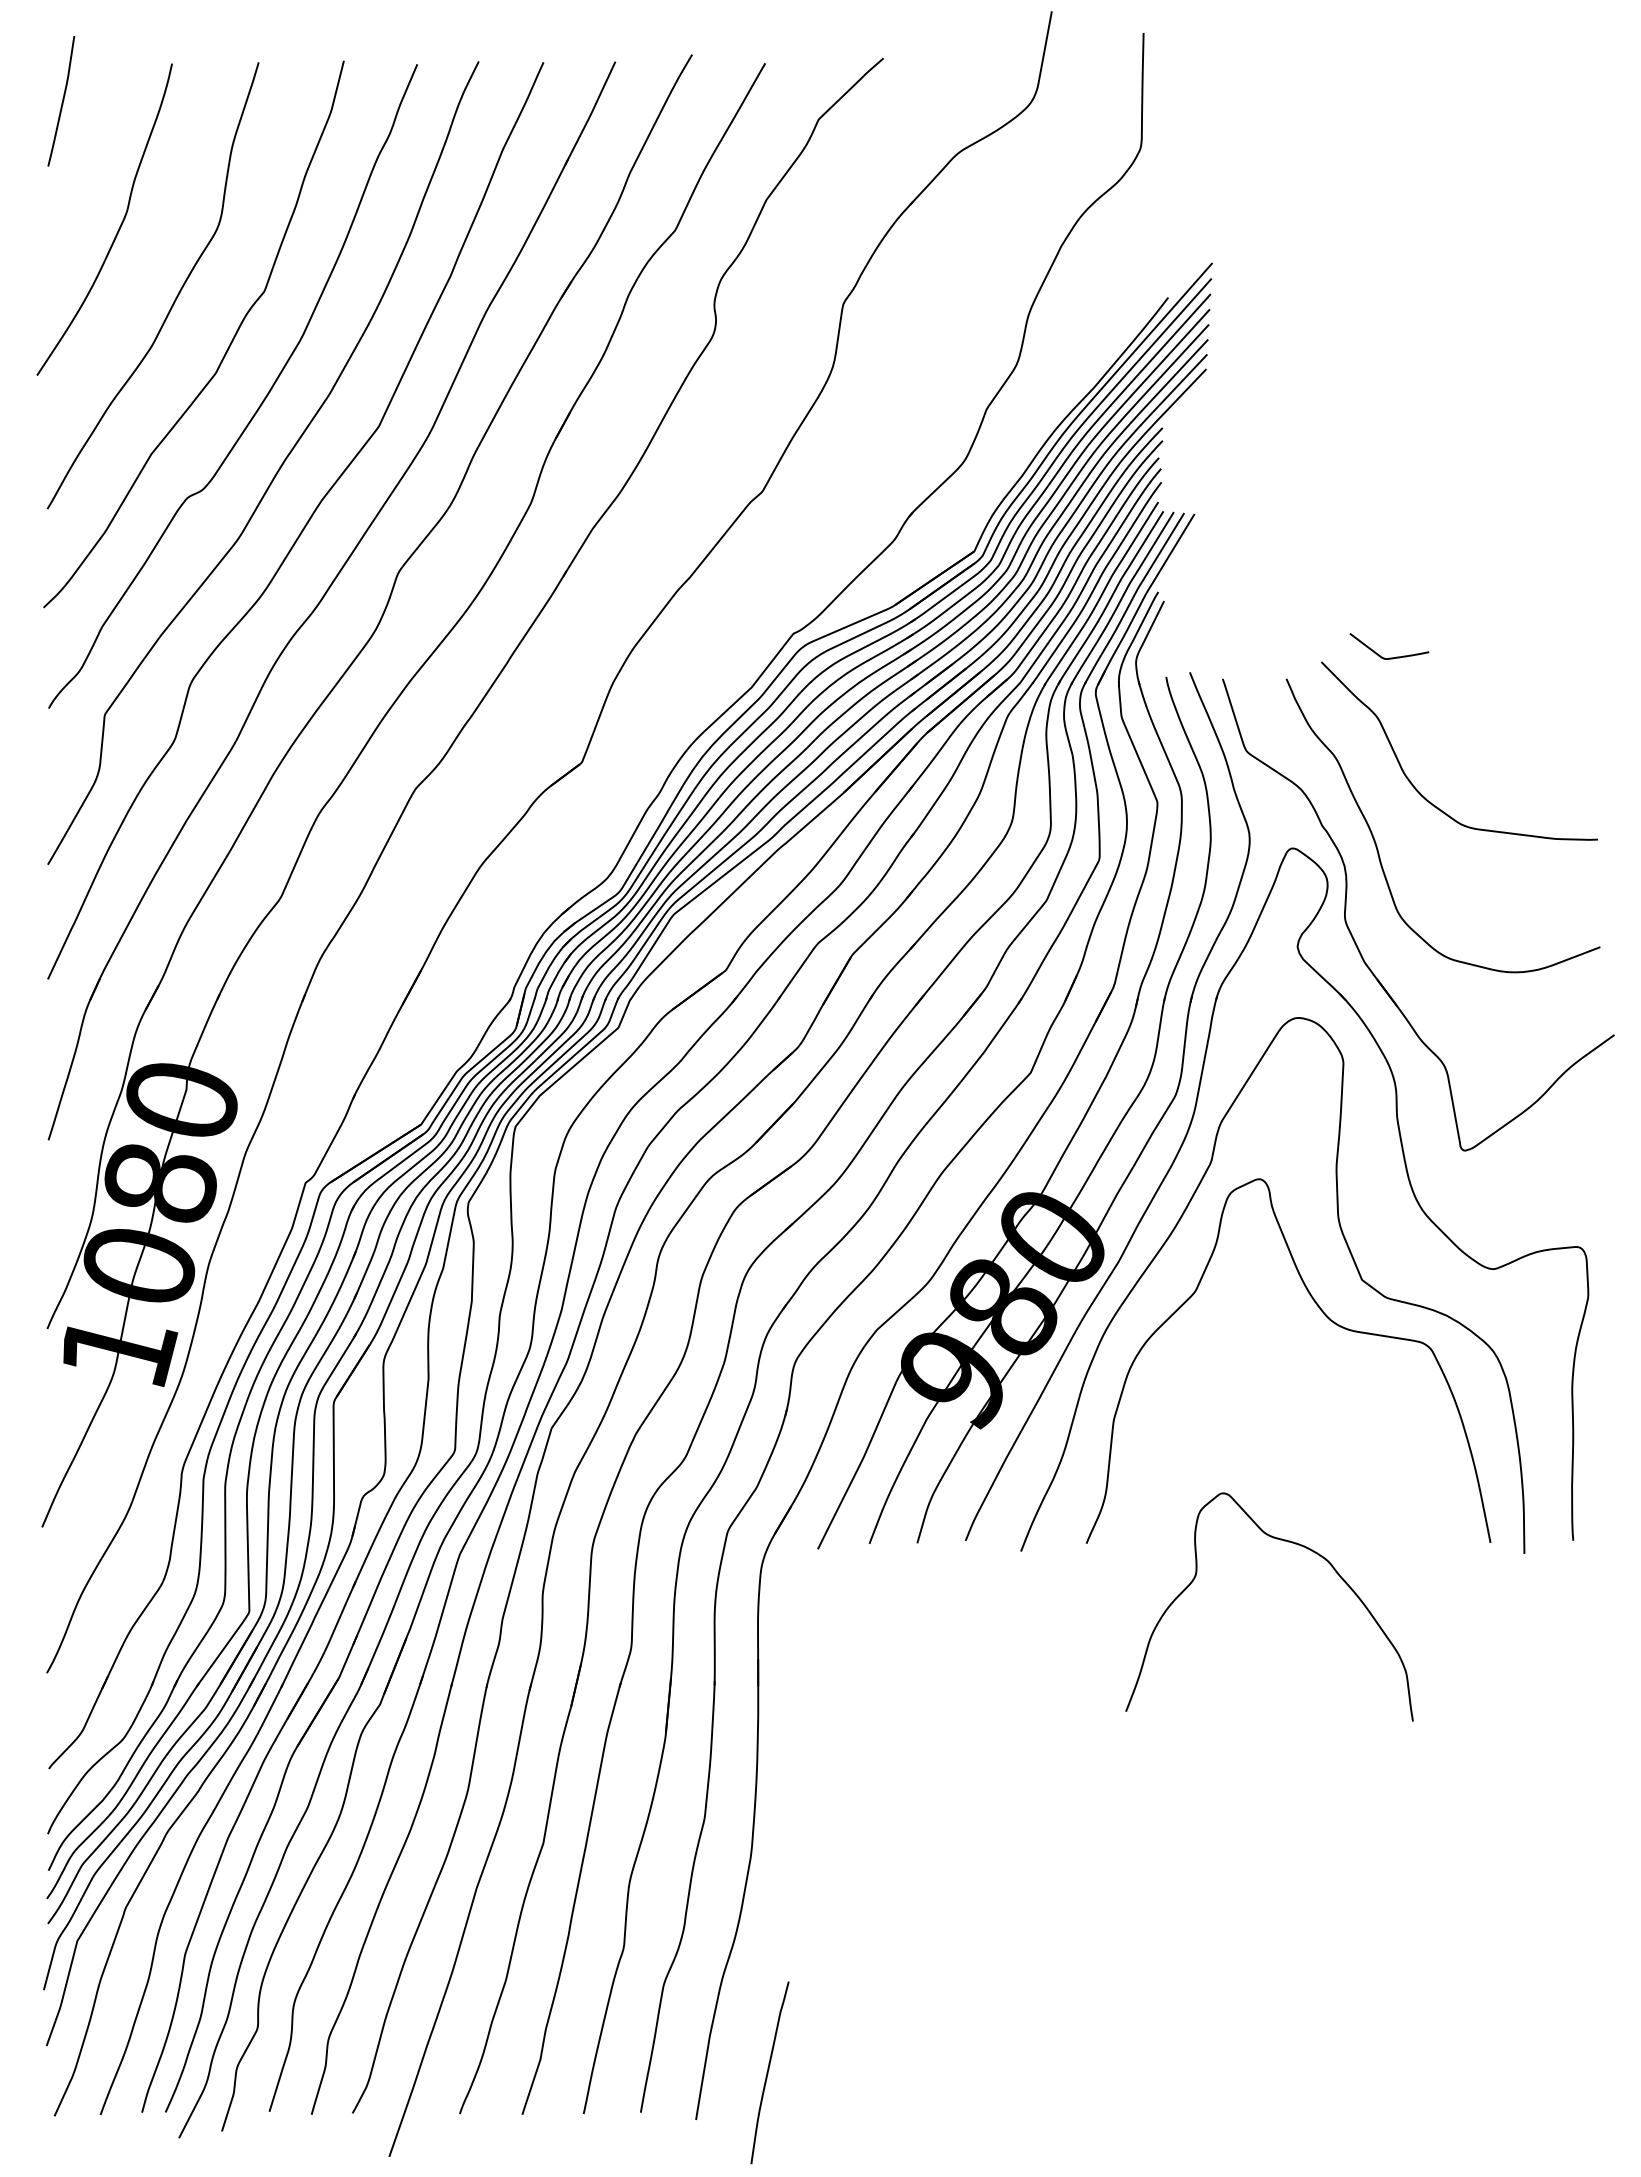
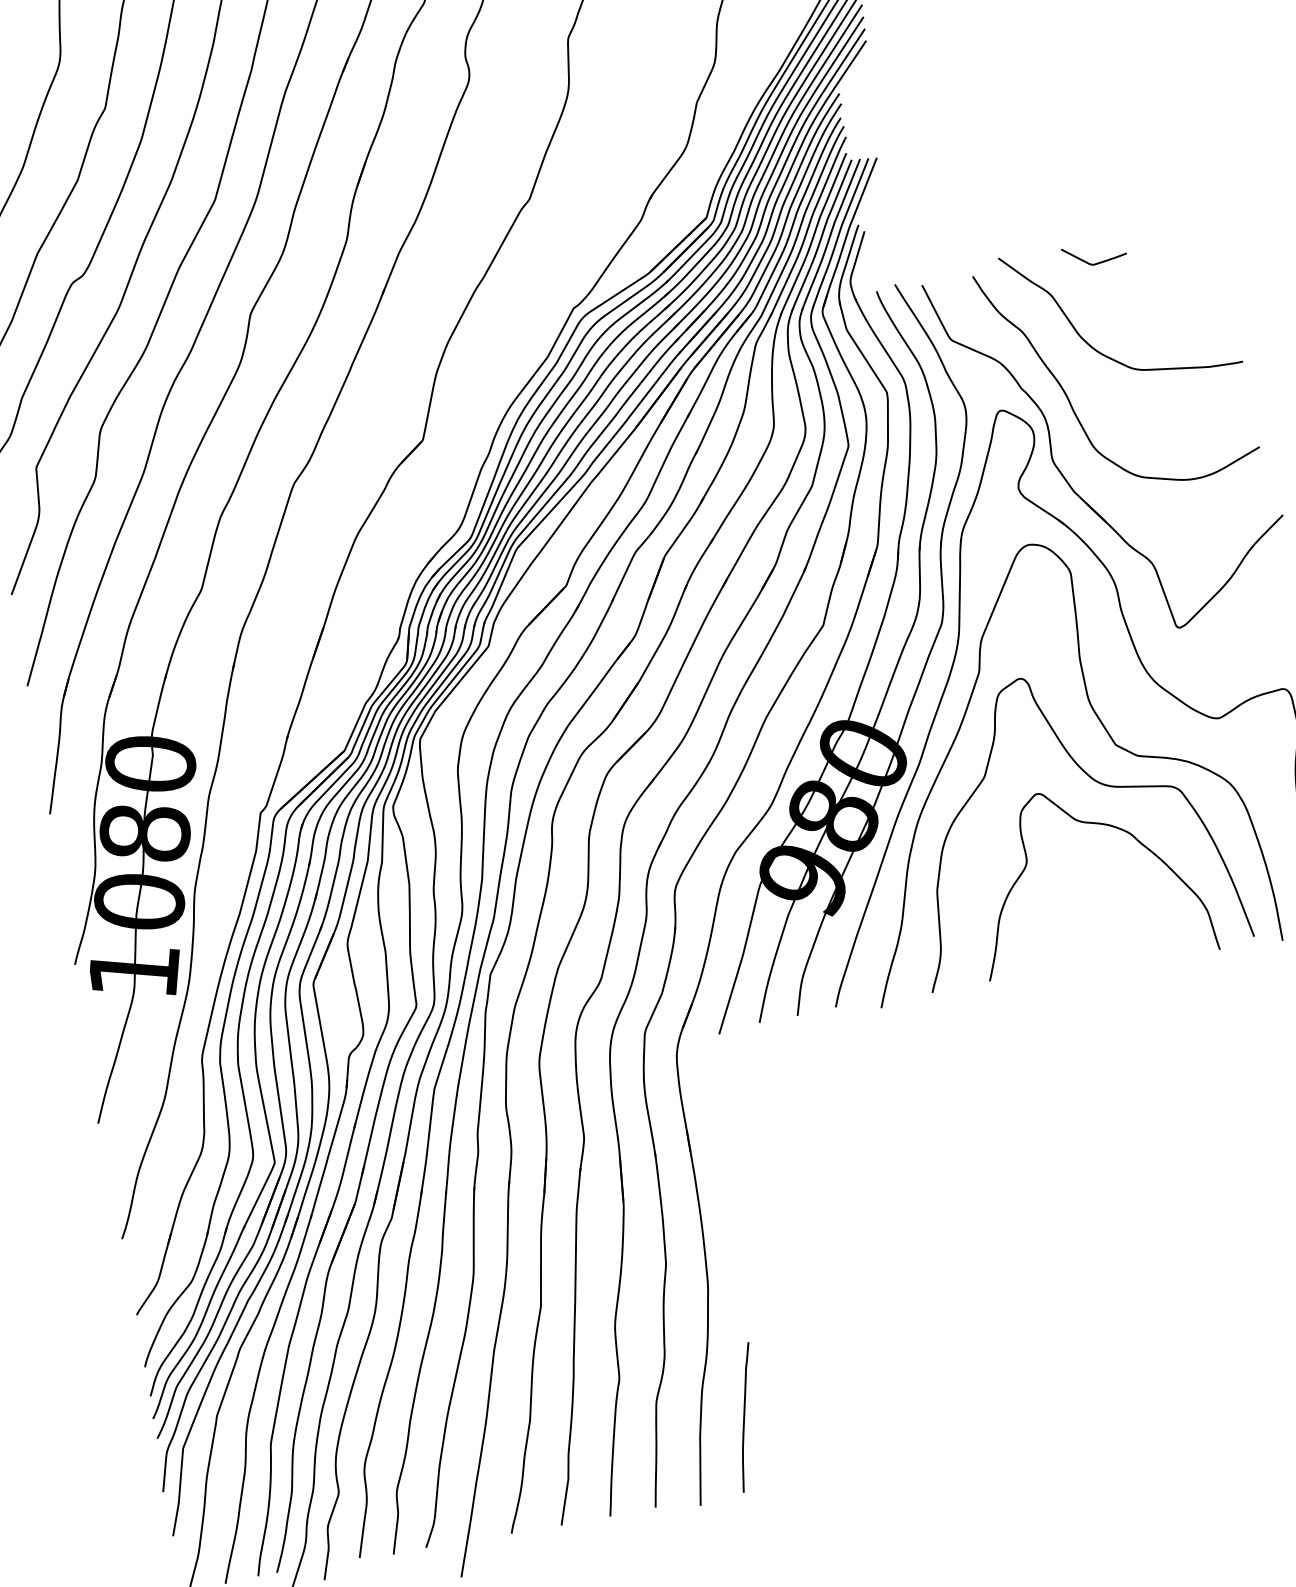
curve: (1389, 657) -> (1095, 263), moved
curve: (1284, 1541) -> (1092, 823), moved
curve: (768, 2072) -> (744, 1417), moved

